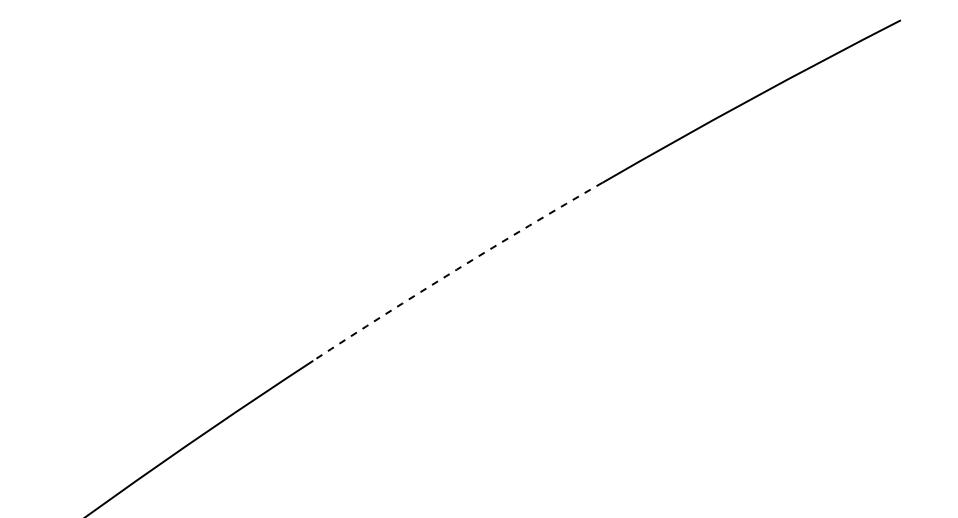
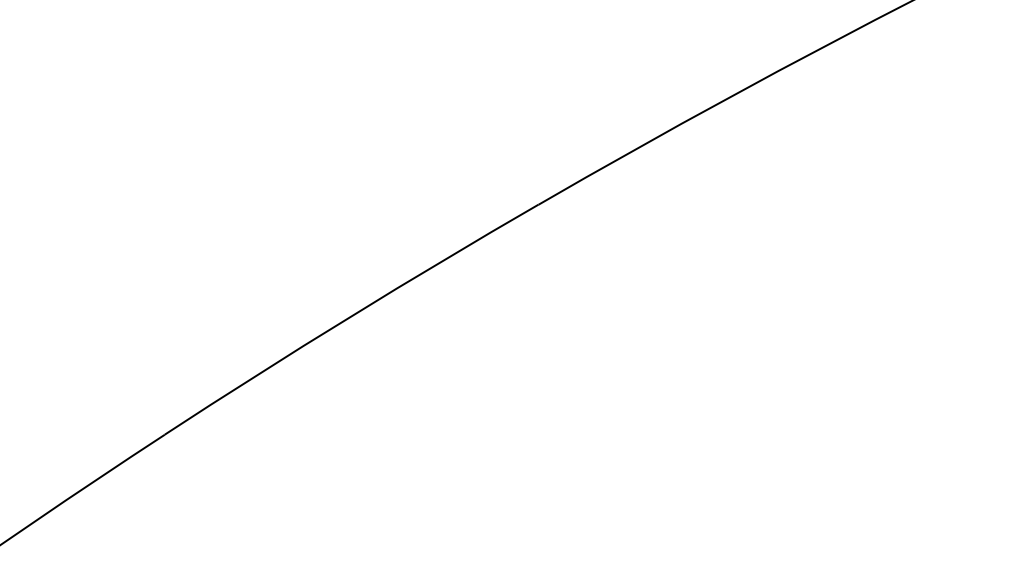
arc: (456, 269) -> (349, 316), dashed -> solid

